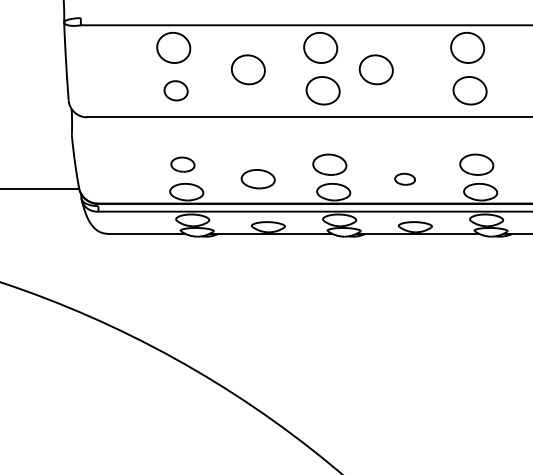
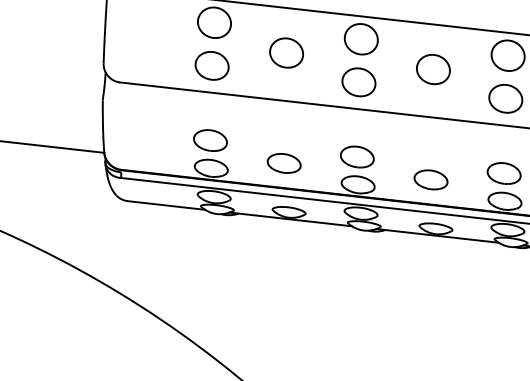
part: (375, 69) -> (432, 69), moved
part: (175, 90) -> (211, 65), size x1.43
part: (182, 164) -> (210, 140), size x1.43
part: (404, 179) -> (430, 180), size x1.67

